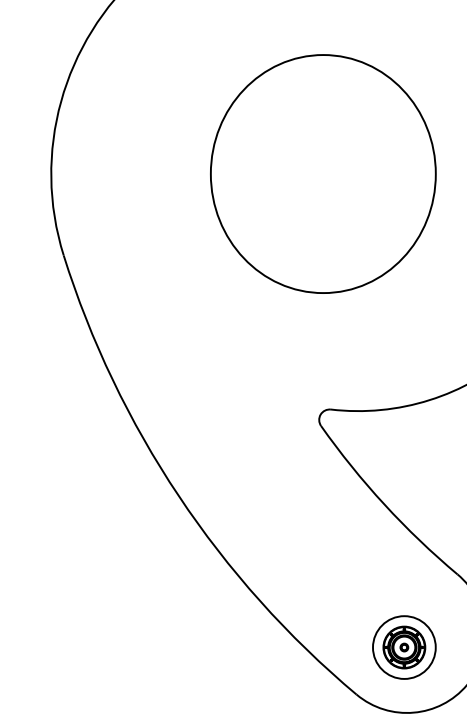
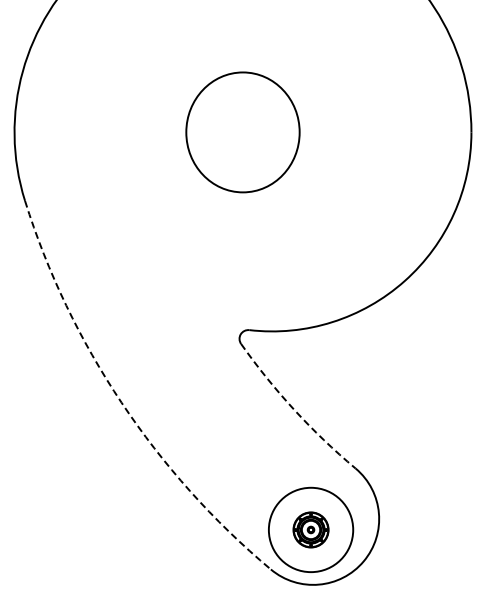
part: (322, 174) -> (242, 132), size x0.6
arc: (178, 495) -> (121, 402), solid -> dashed
arc: (384, 504) -> (294, 409), solid -> dashed
circle: (403, 646) -> (310, 529), size x1.6

